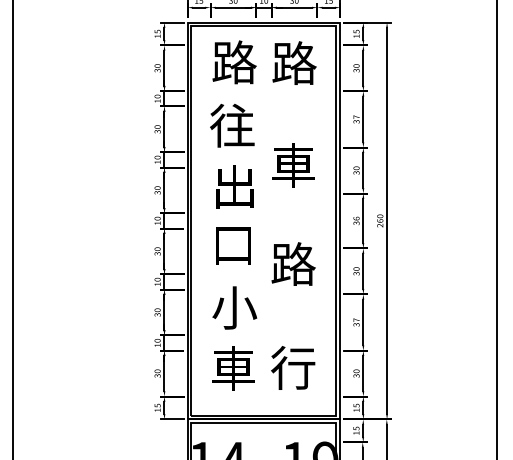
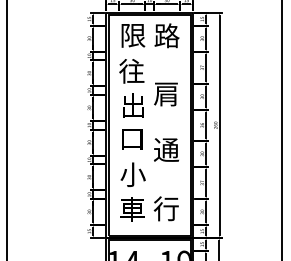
text: (233, 62) -> (132, 35), 路 -> 限
text: (293, 164) -> (166, 93), 車 -> 肩
text: (293, 263) -> (166, 149), 路 -> 通

